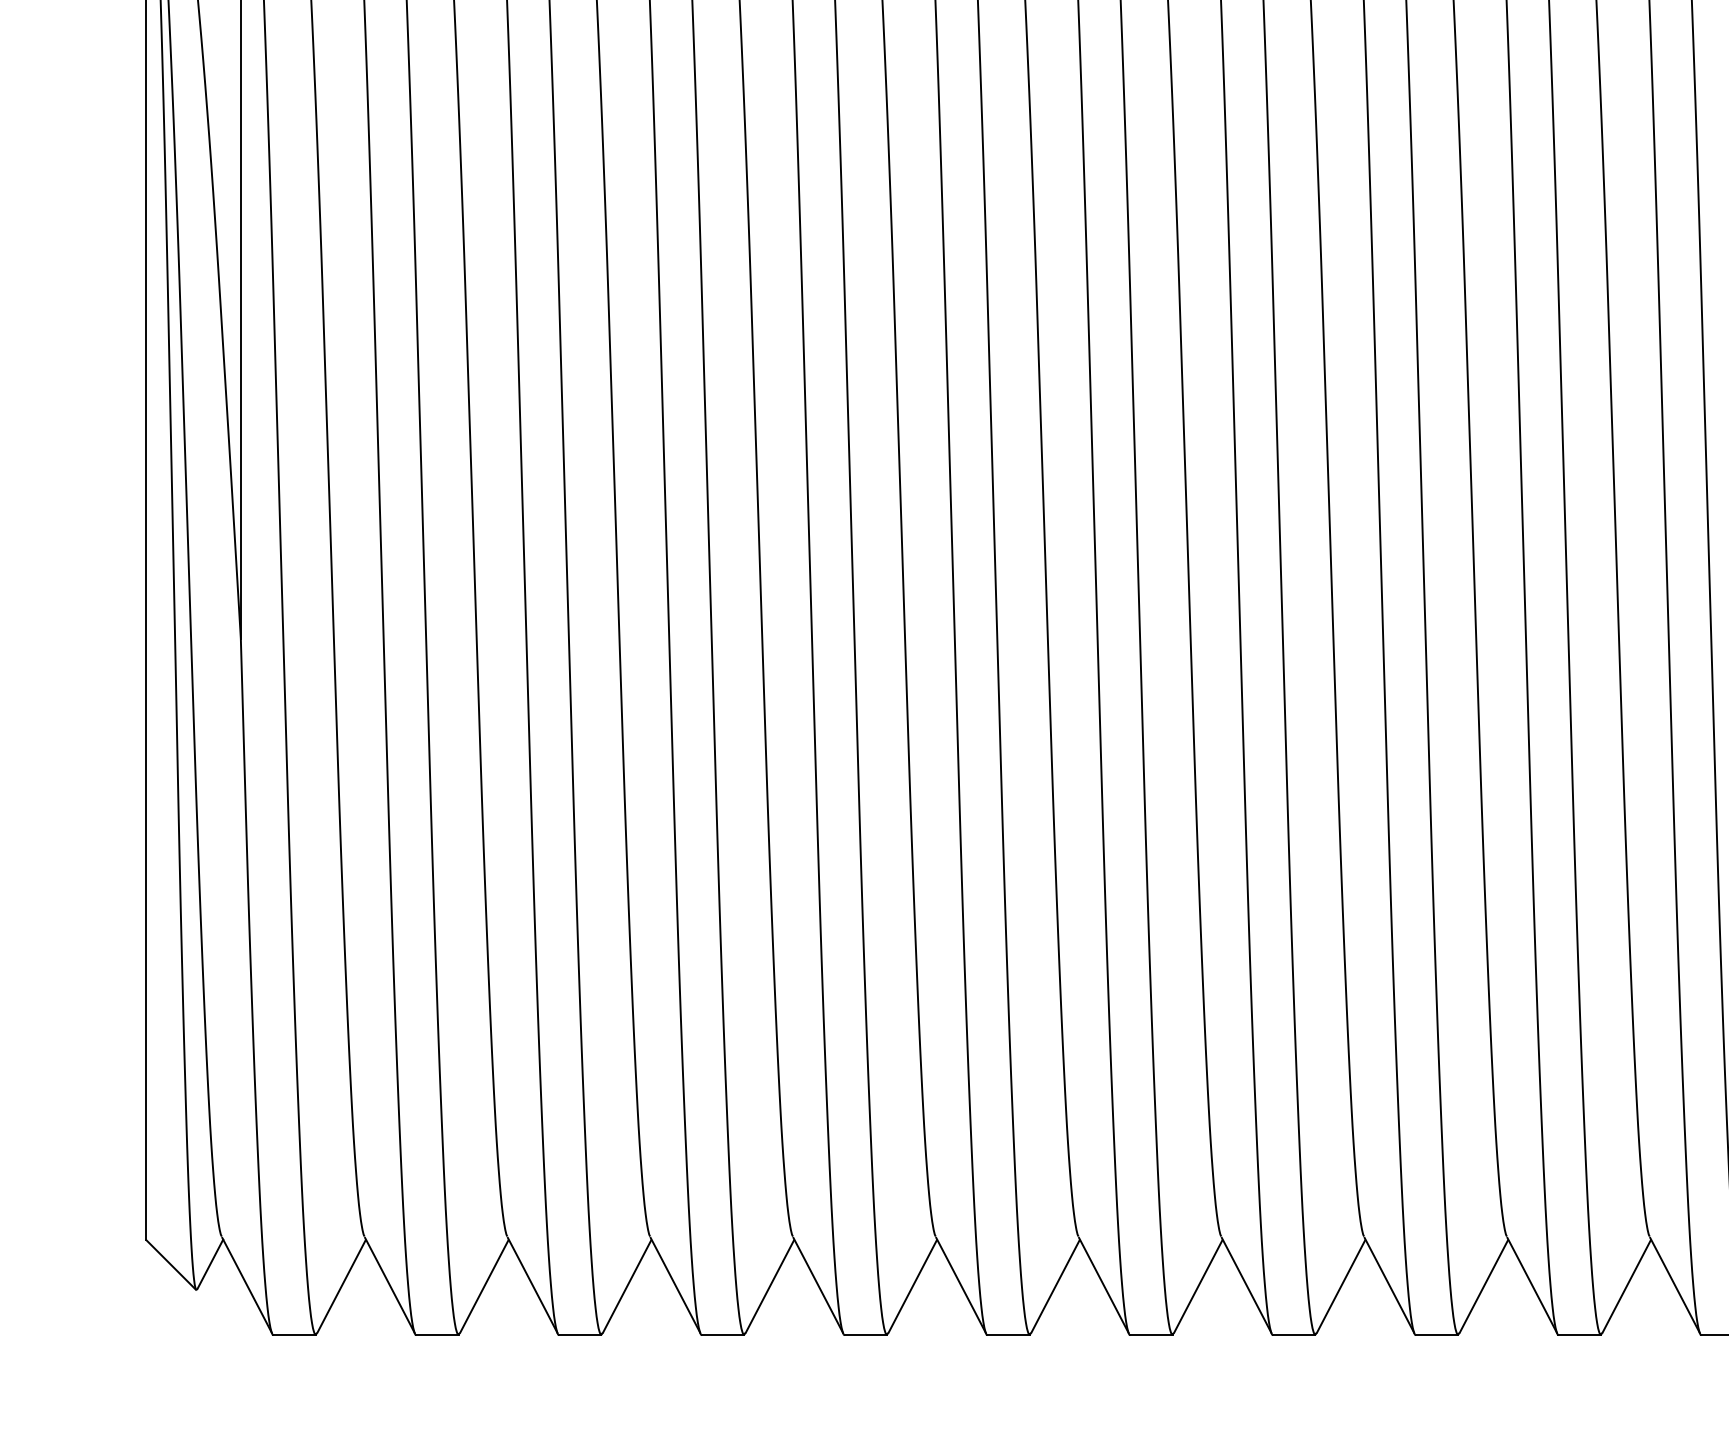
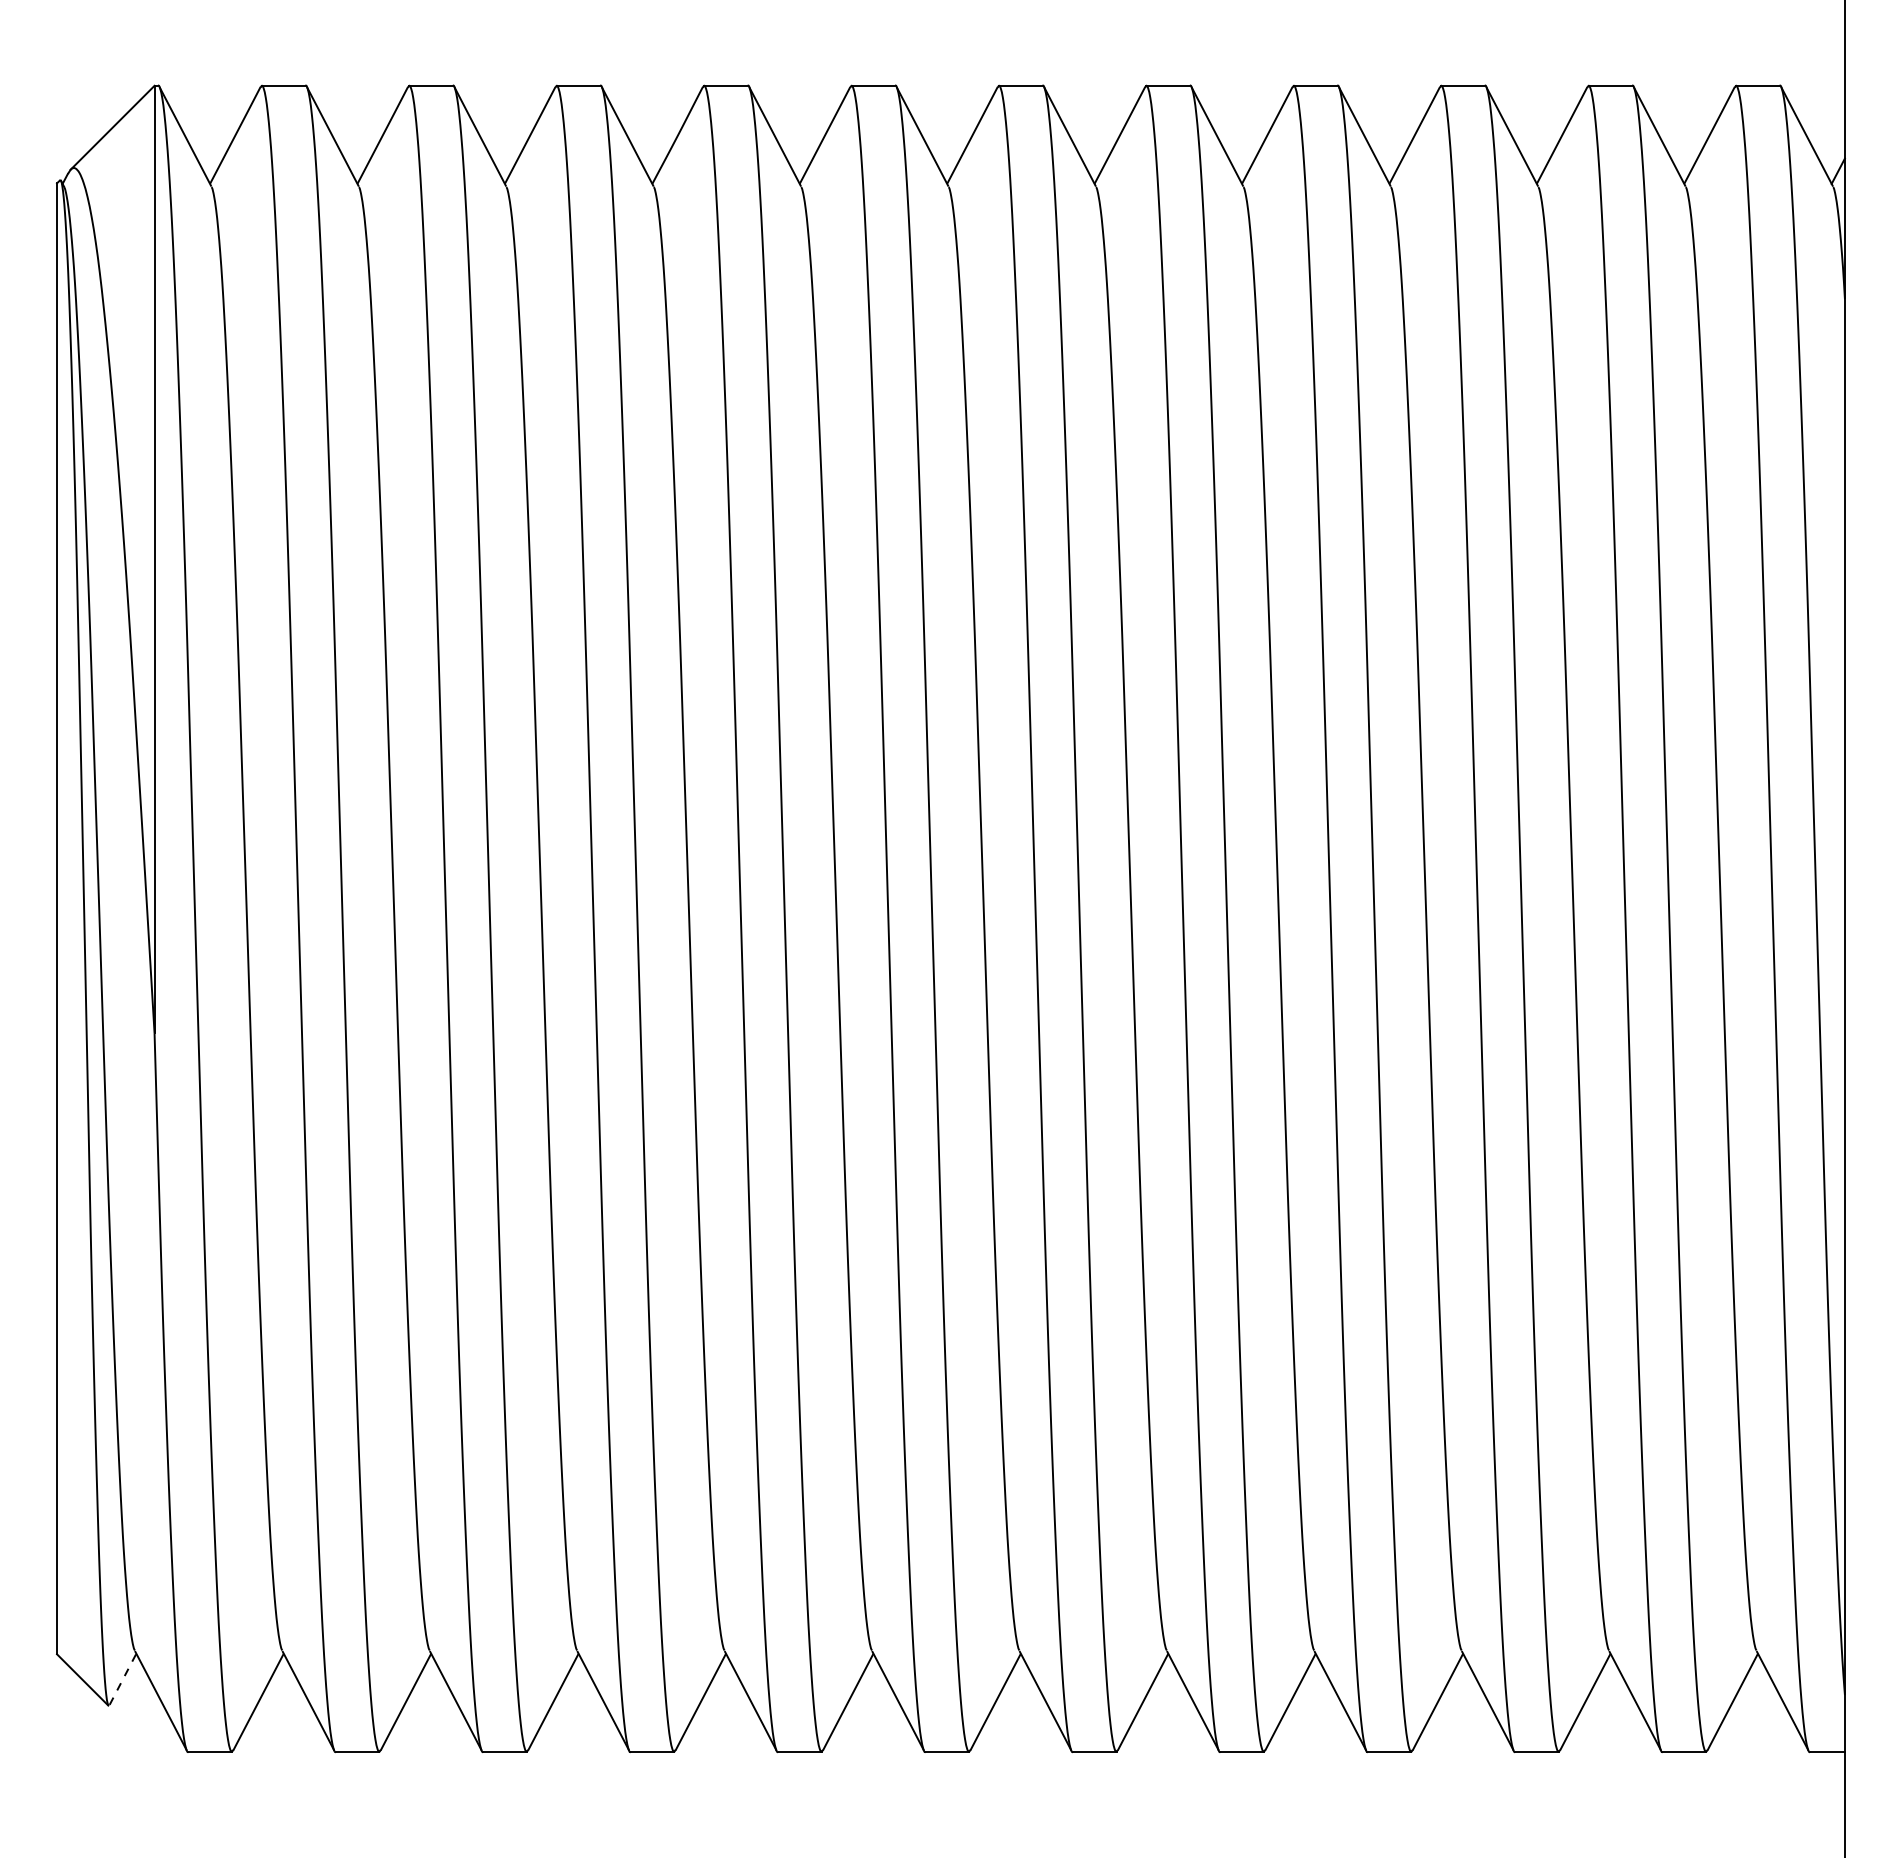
line: (210, 1264) -> (123, 1679), solid -> dashed

